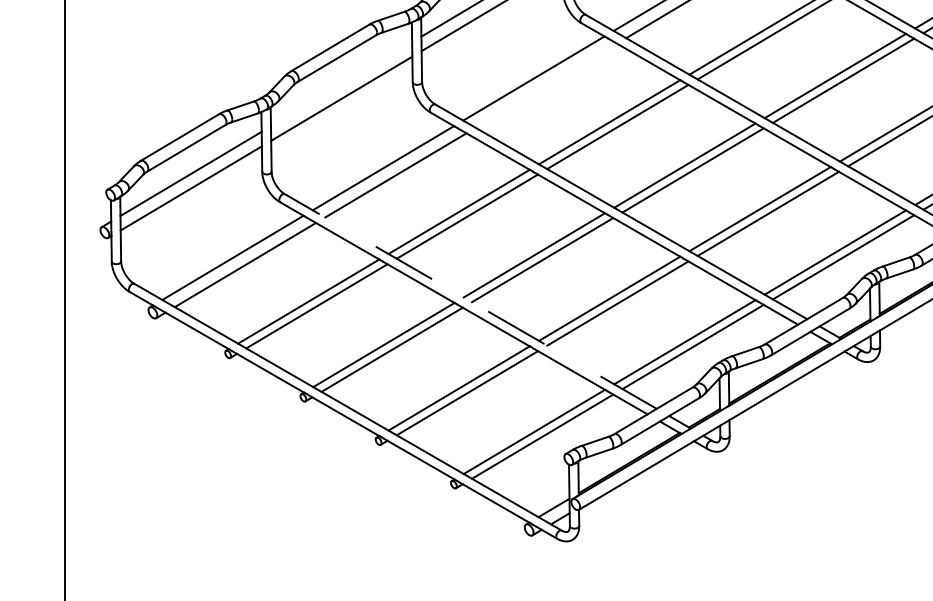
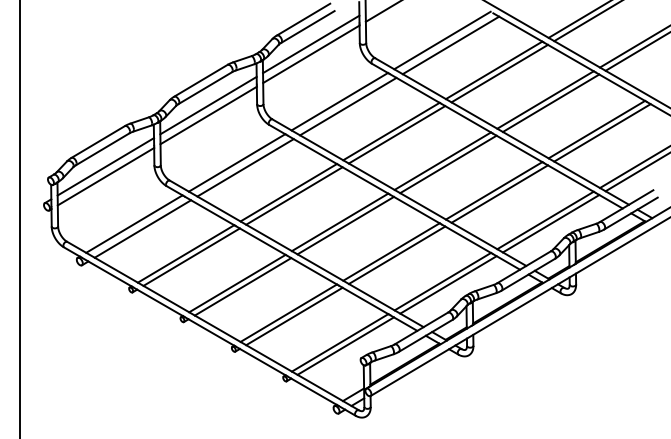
line: (341, 84) -> (208, 105), added
line: (546, 85) -> (348, 106), added
line: (470, 300) -> (296, 253), dashed -> solid

